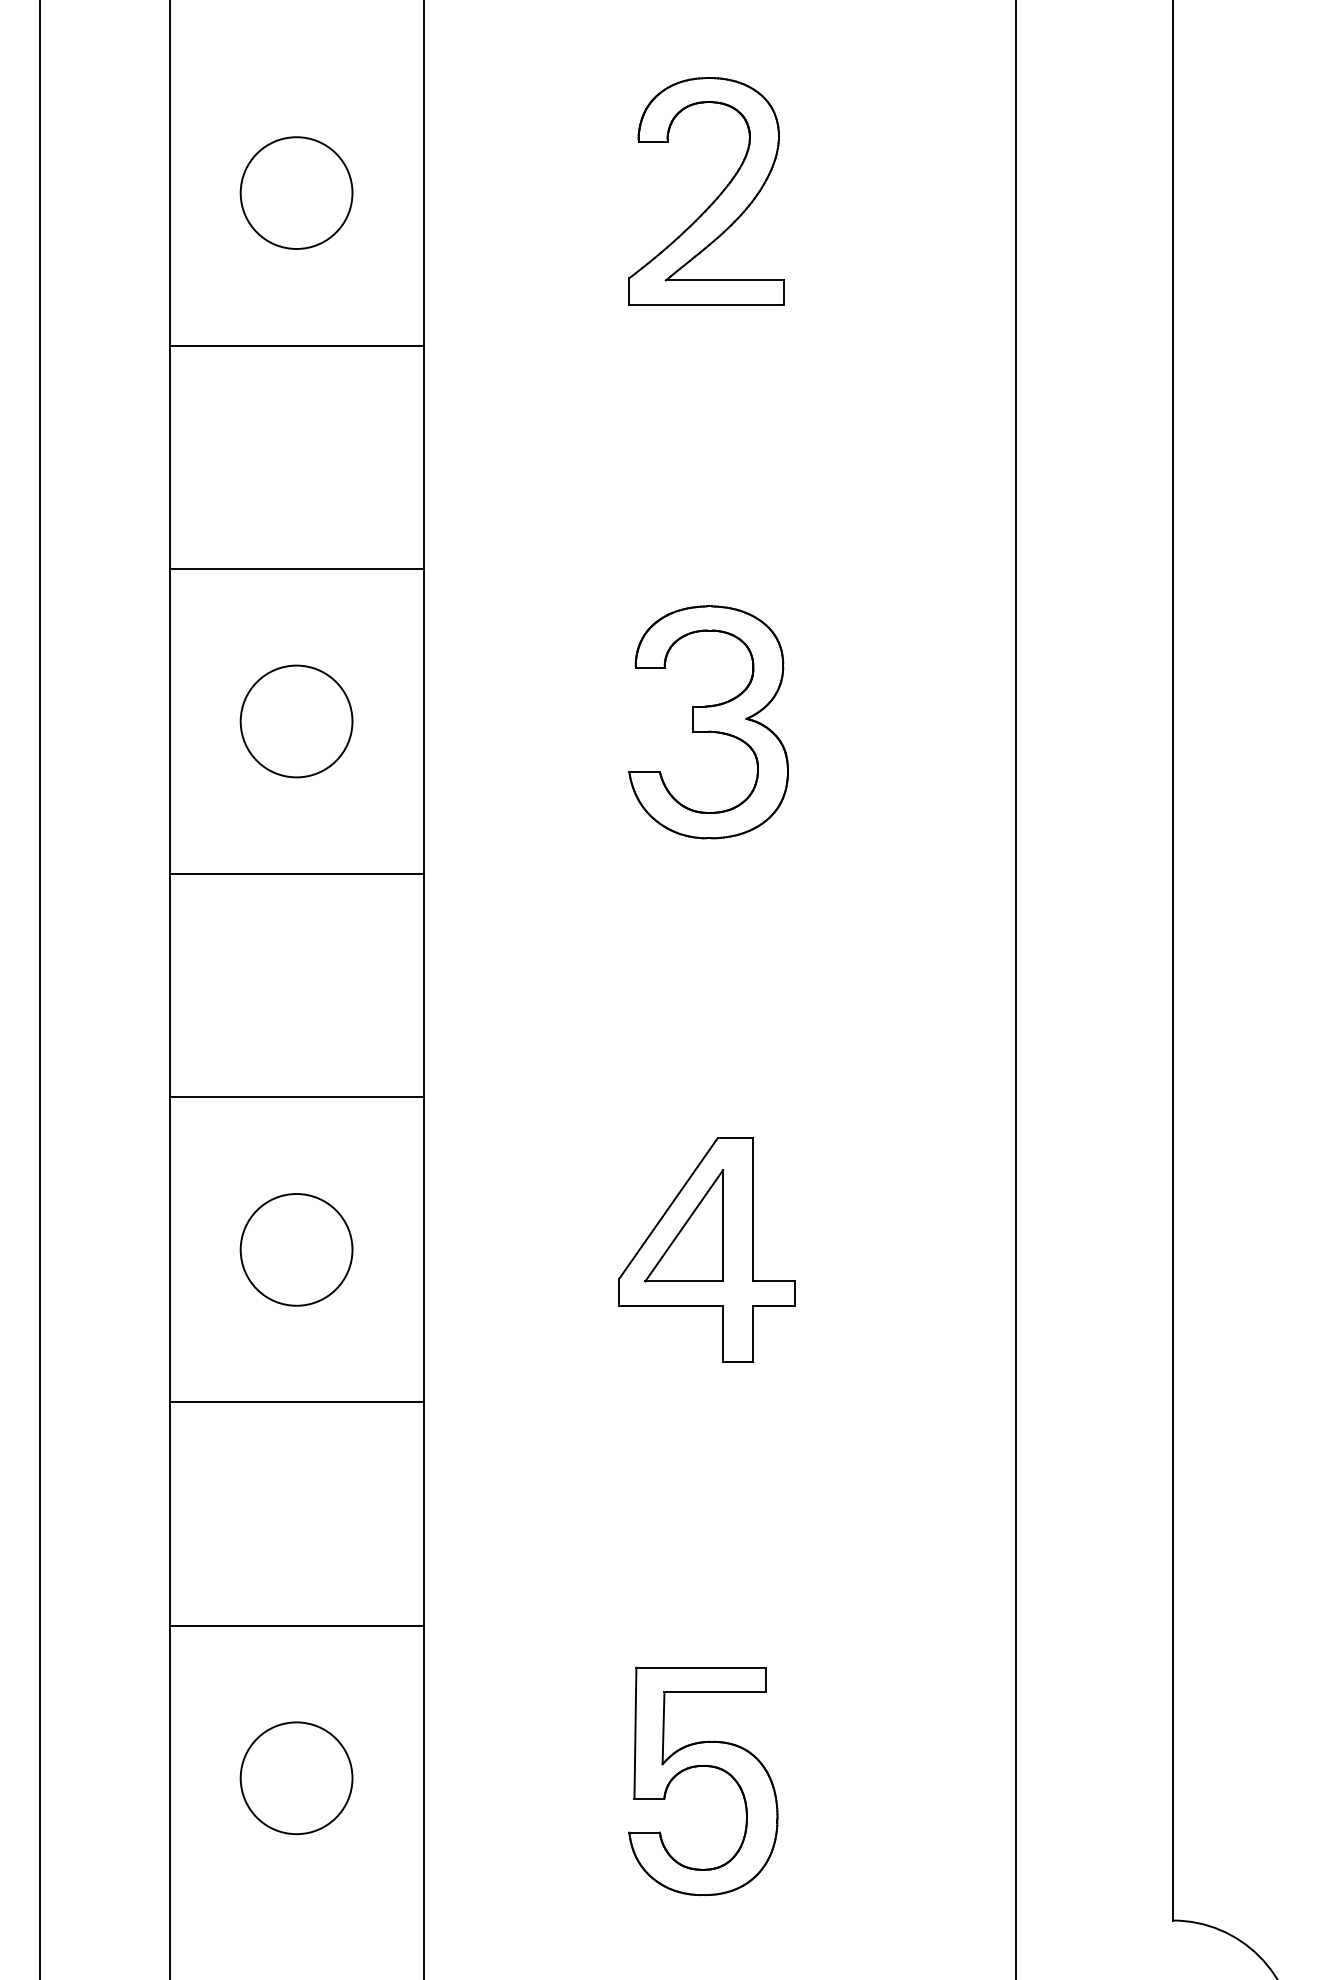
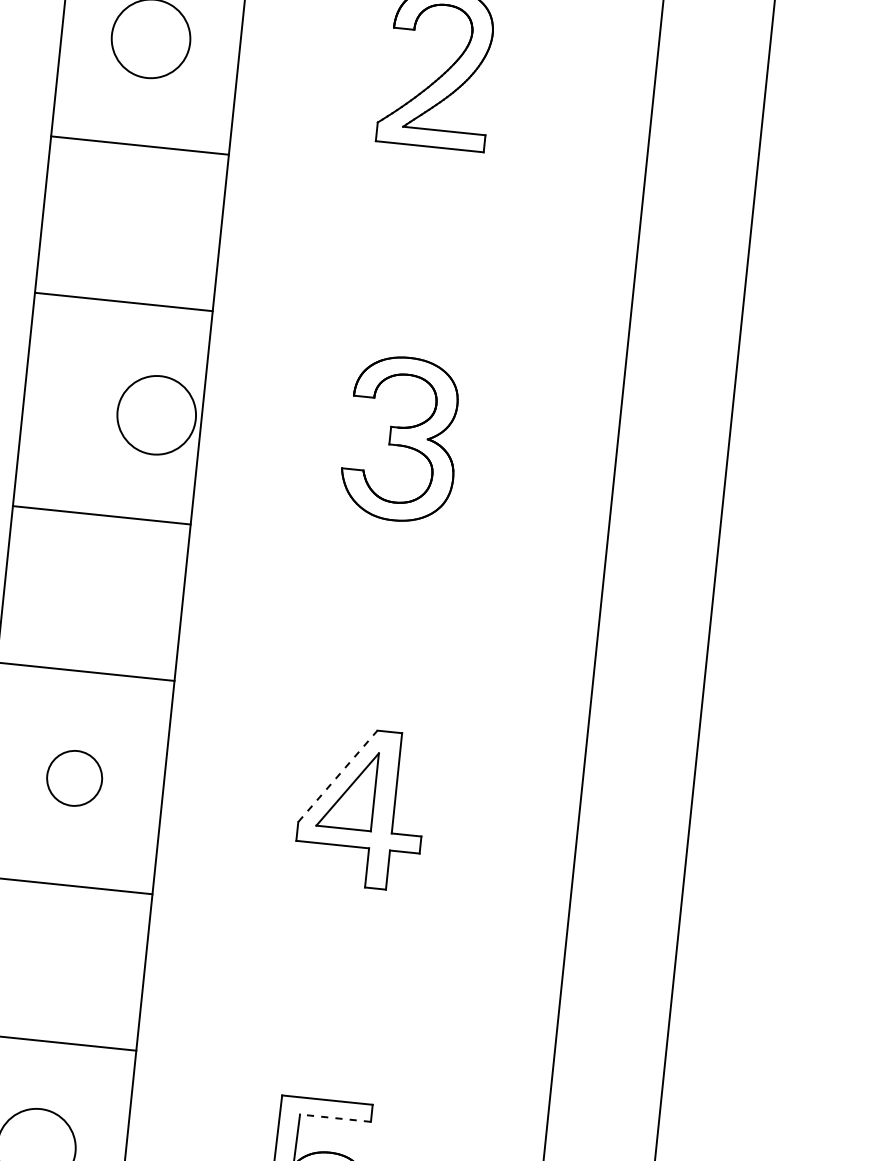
circle: (296, 721) -> (156, 415), moved
line: (668, 1208) -> (337, 776), solid -> dashed
circle: (296, 1249) -> (74, 778), size x0.7
line: (715, 1692) -> (335, 1118), solid -> dashed

